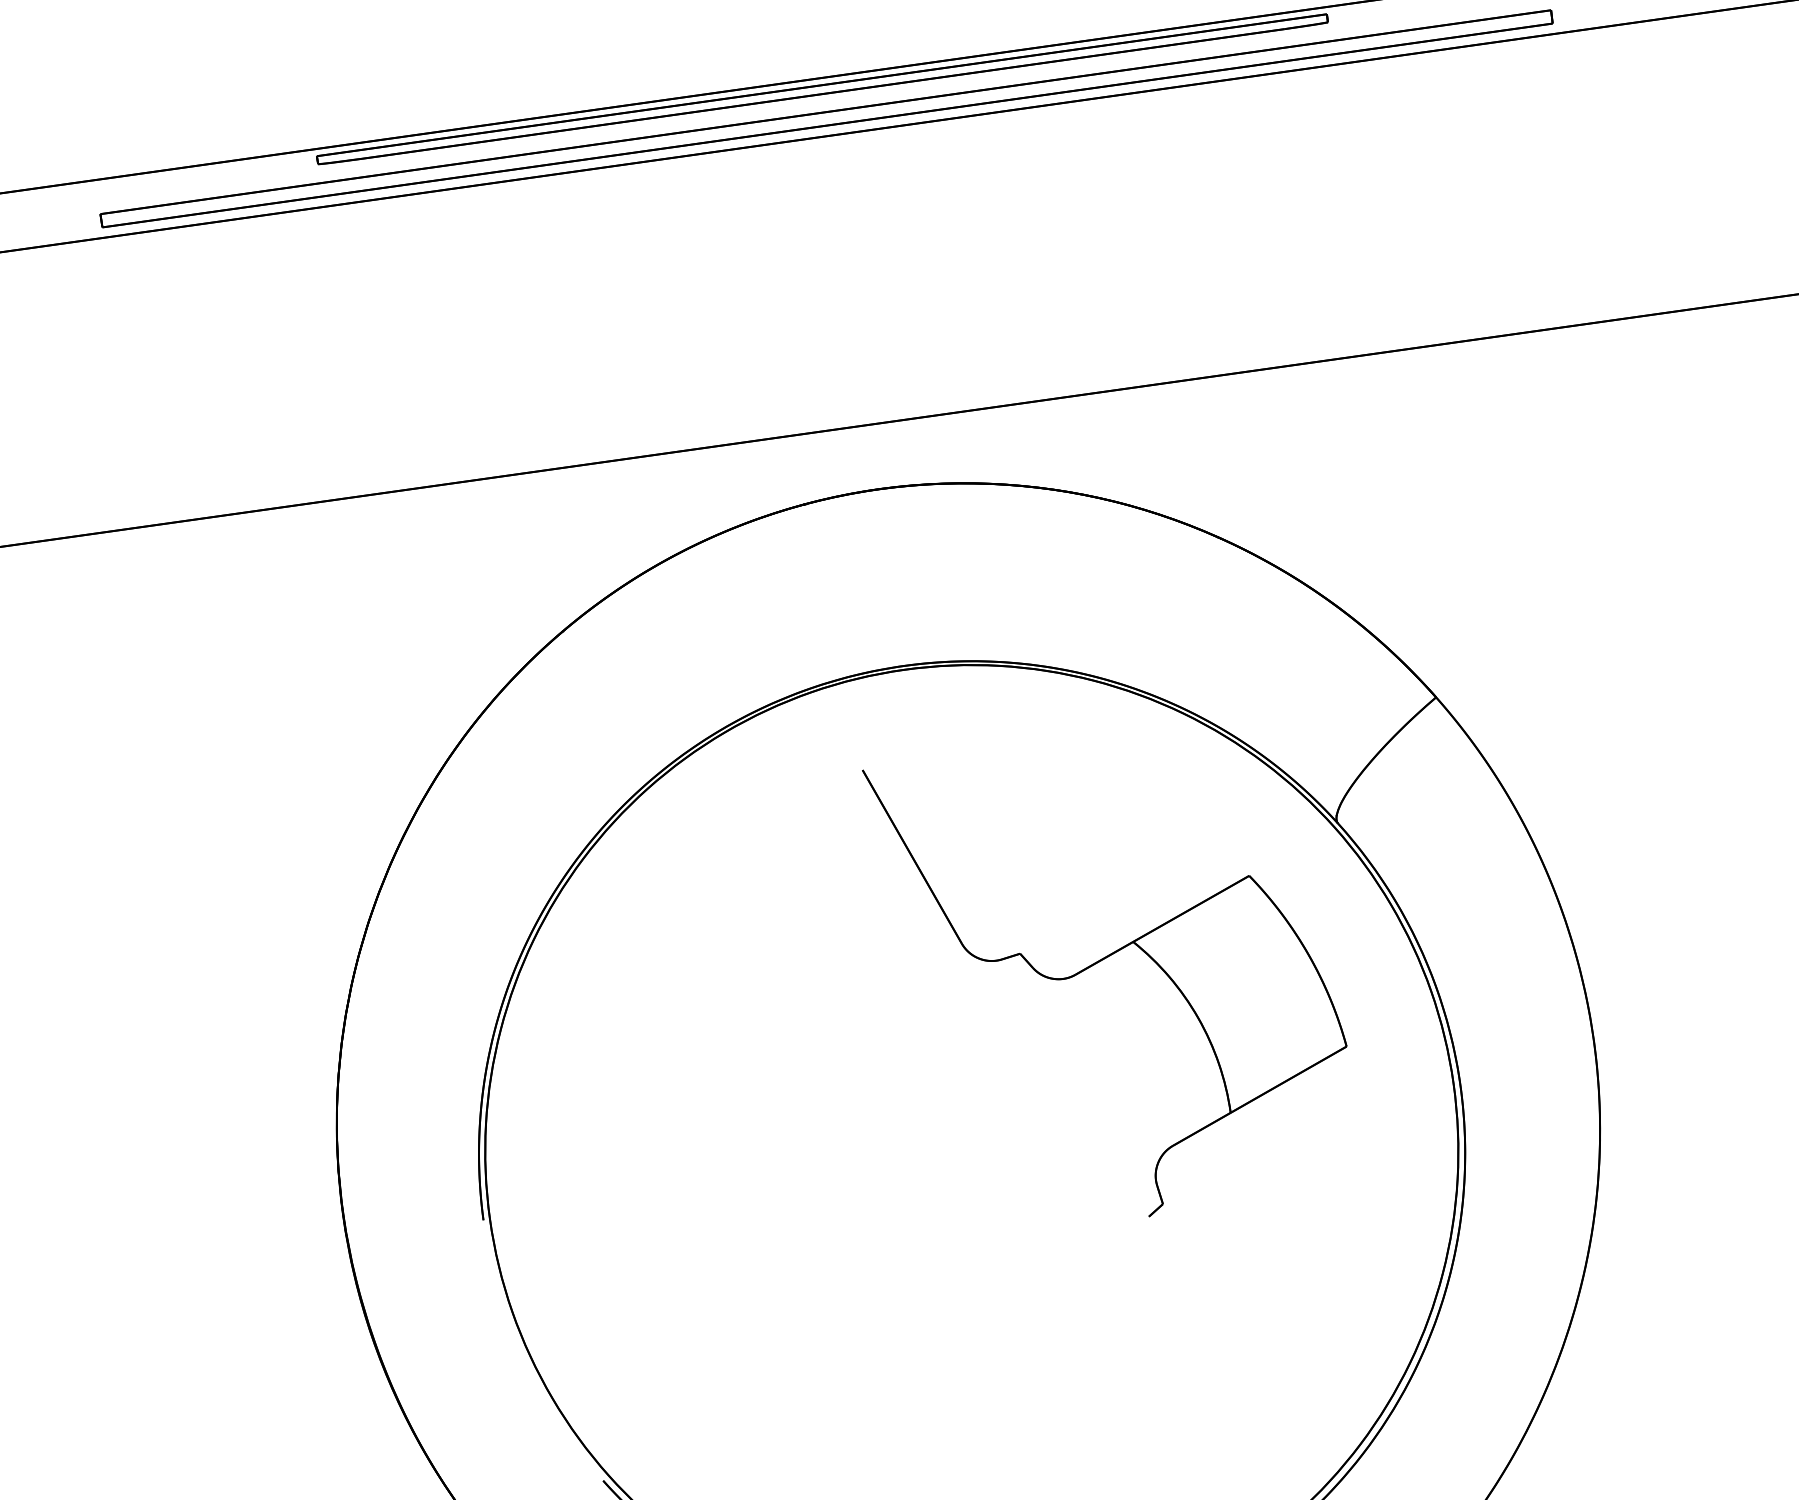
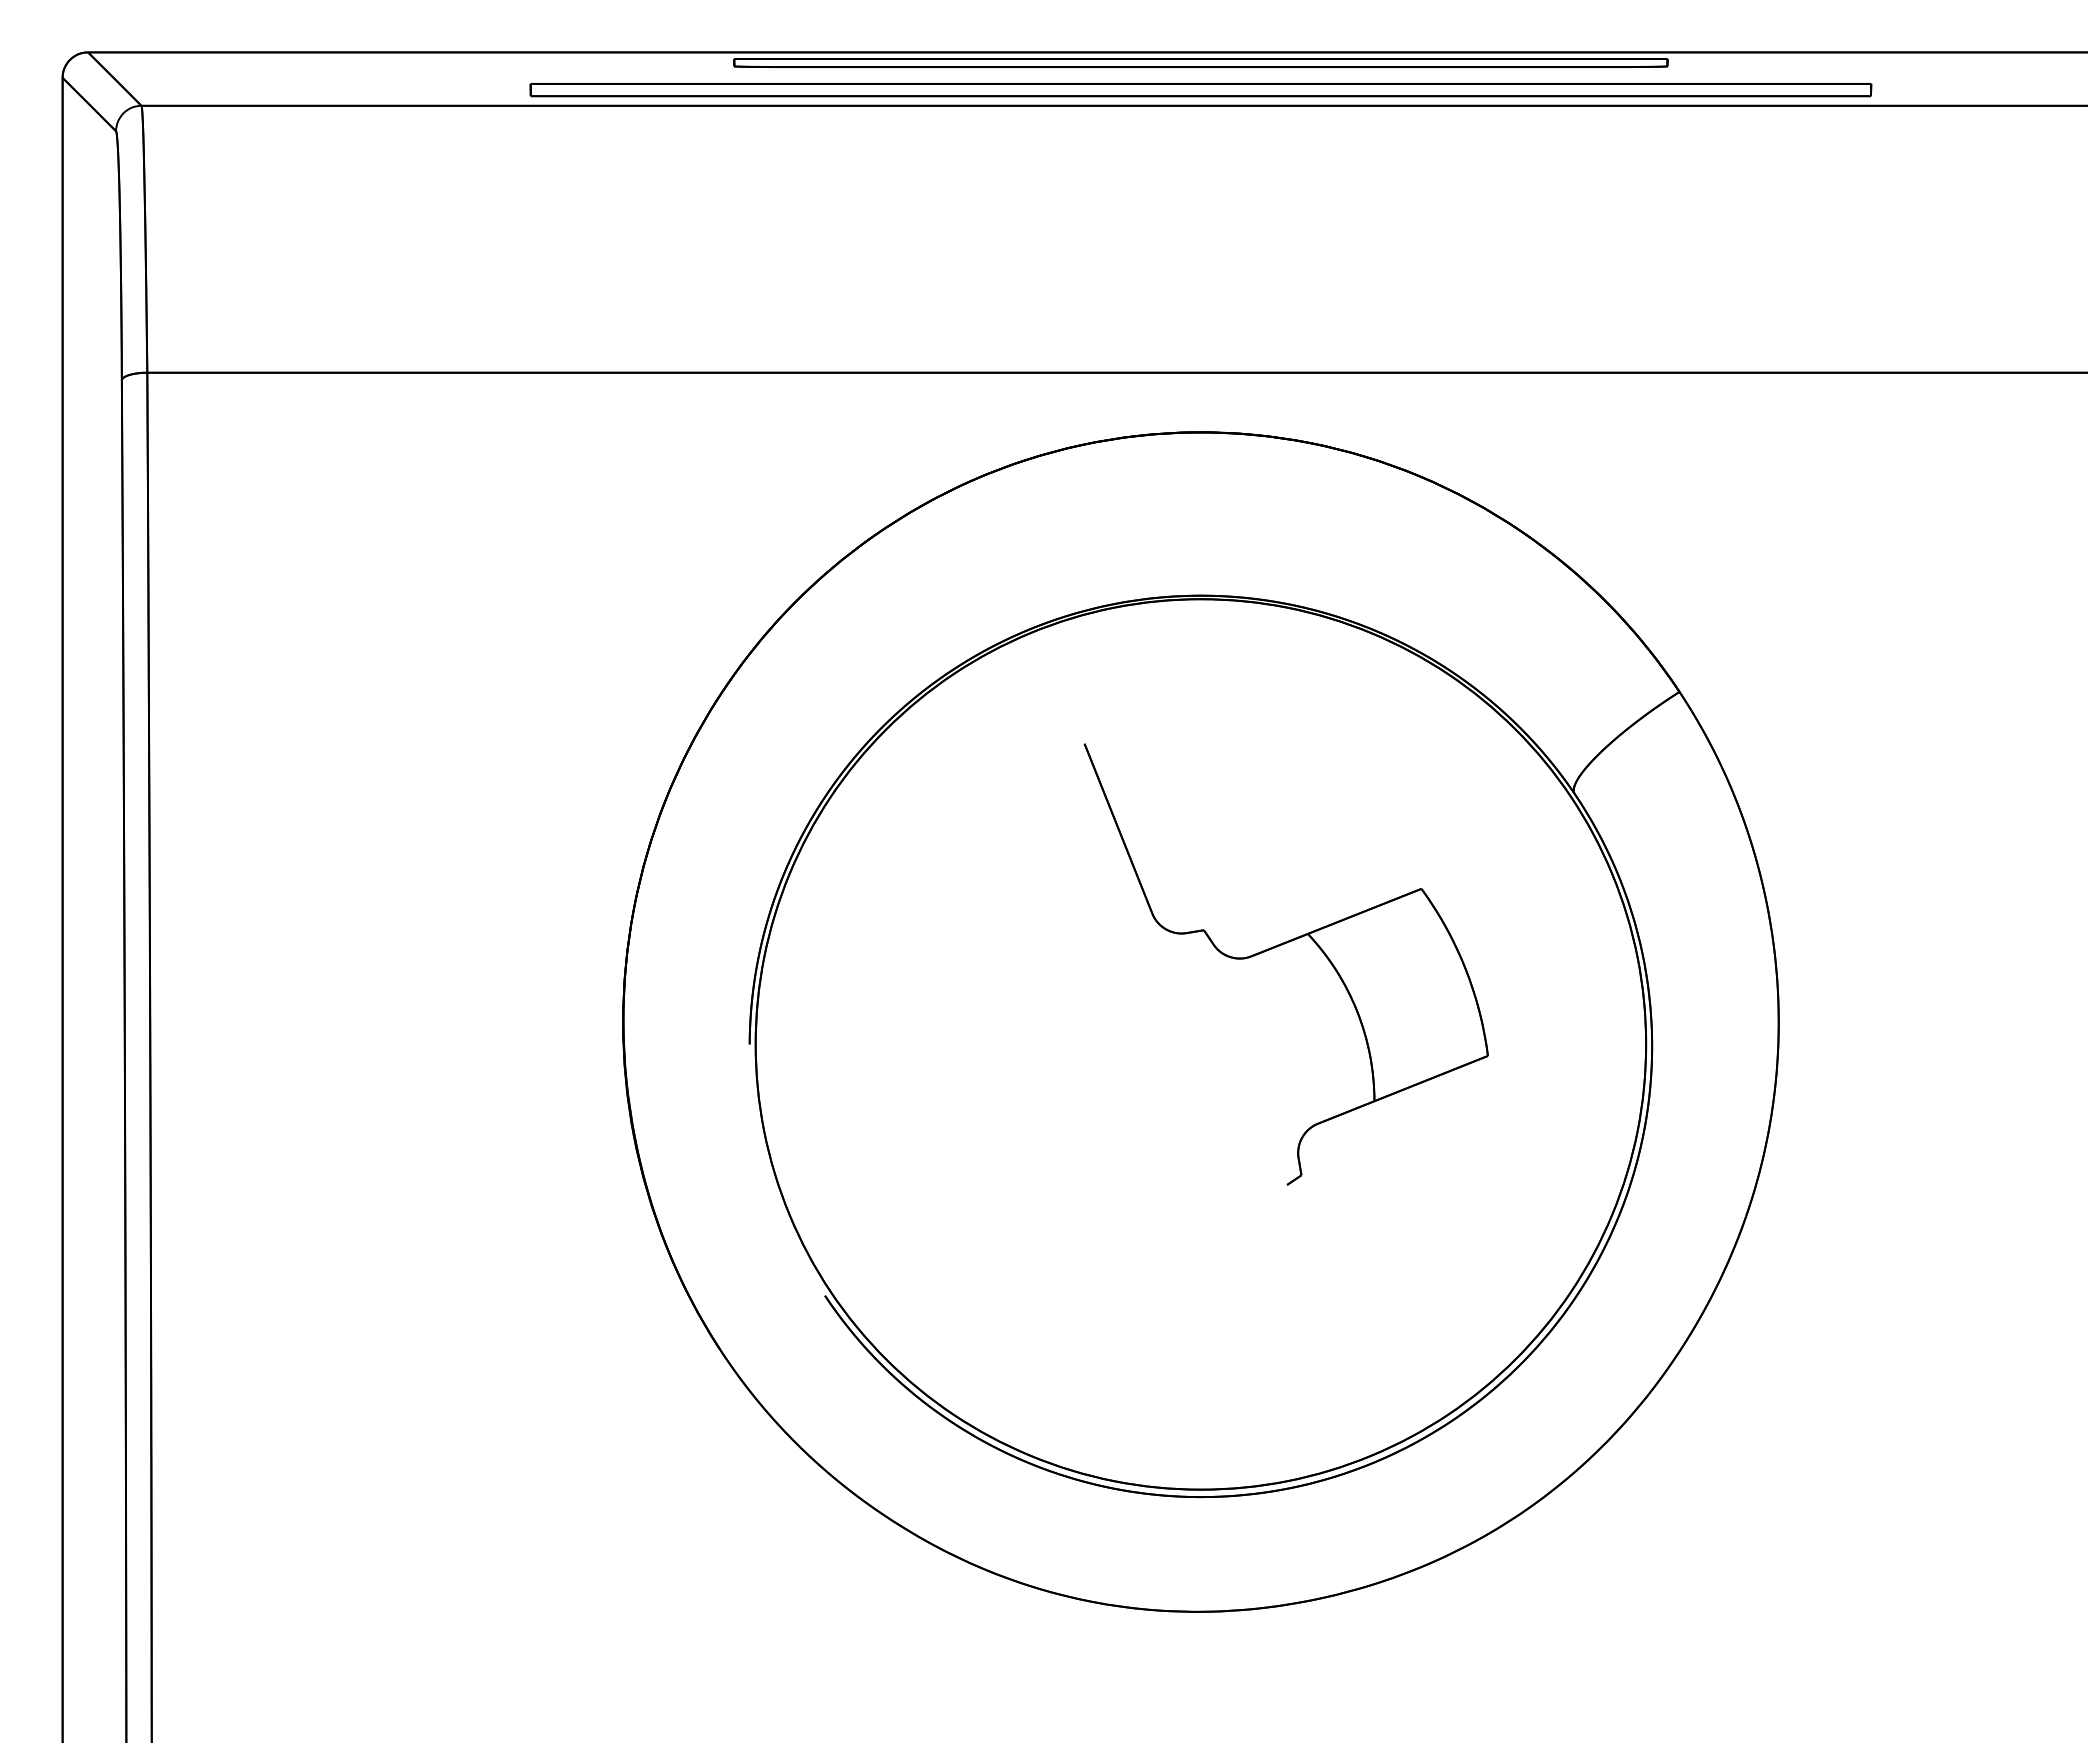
part: (1102, 961) -> (1277, 947), moved

